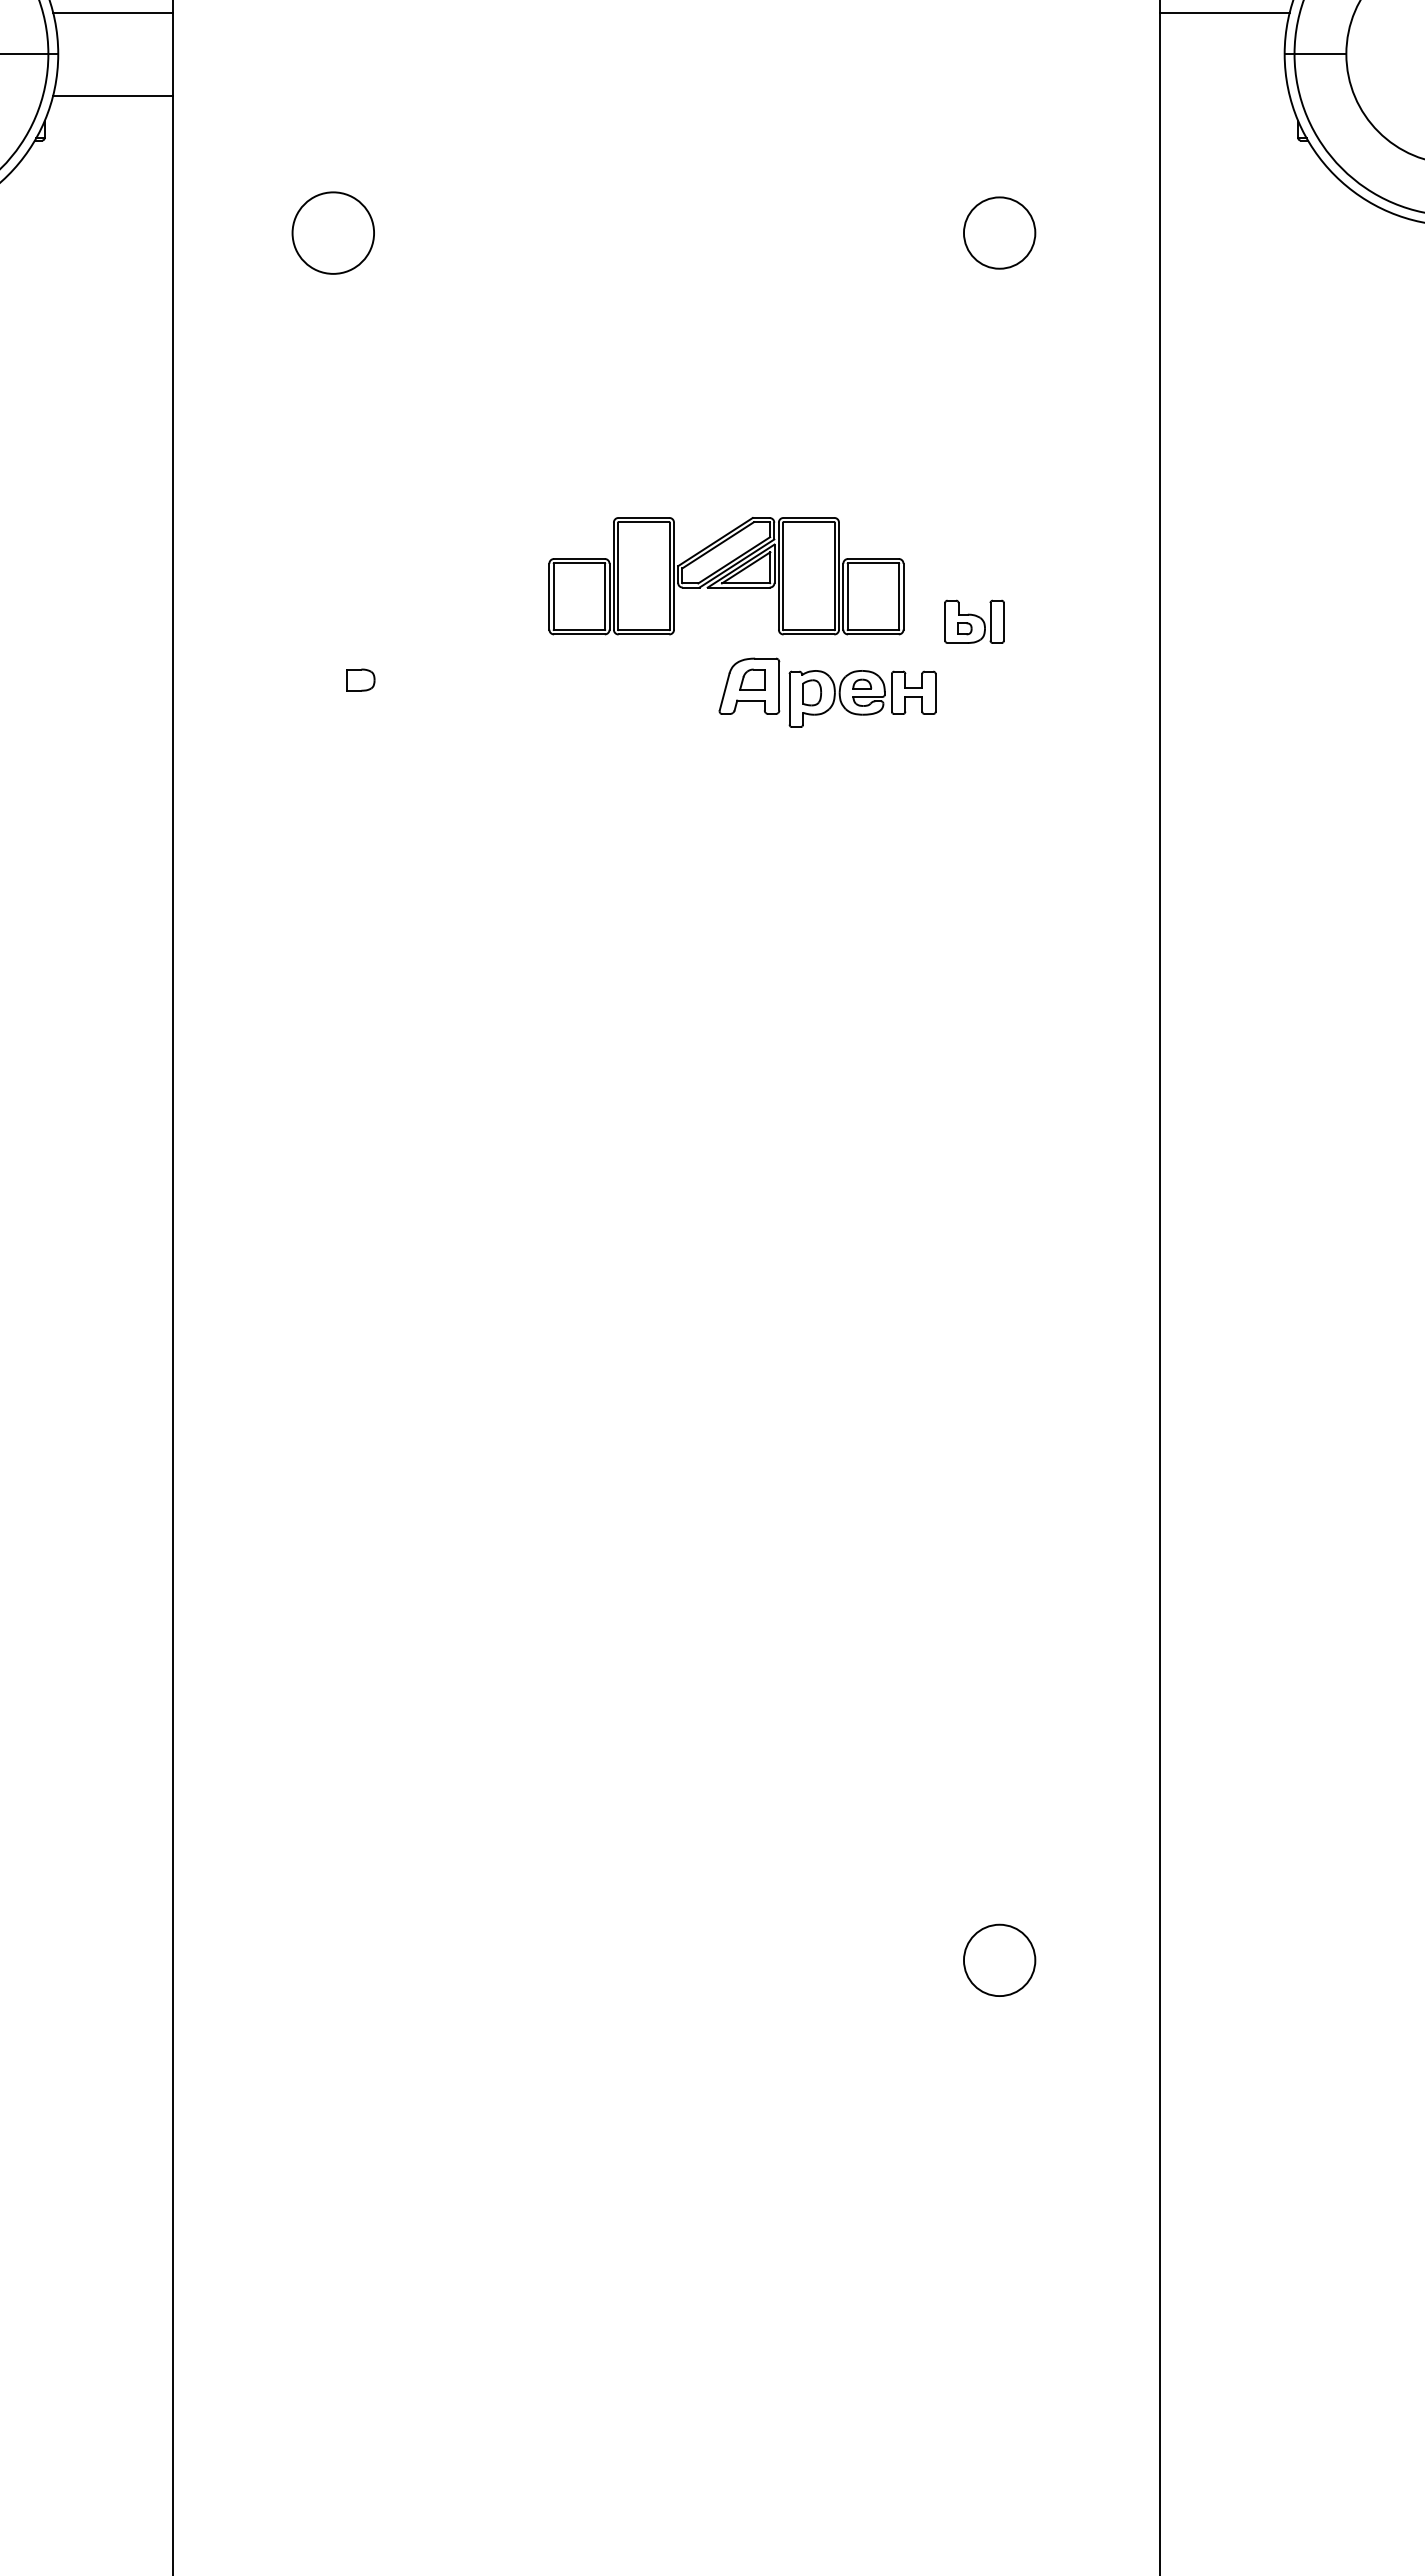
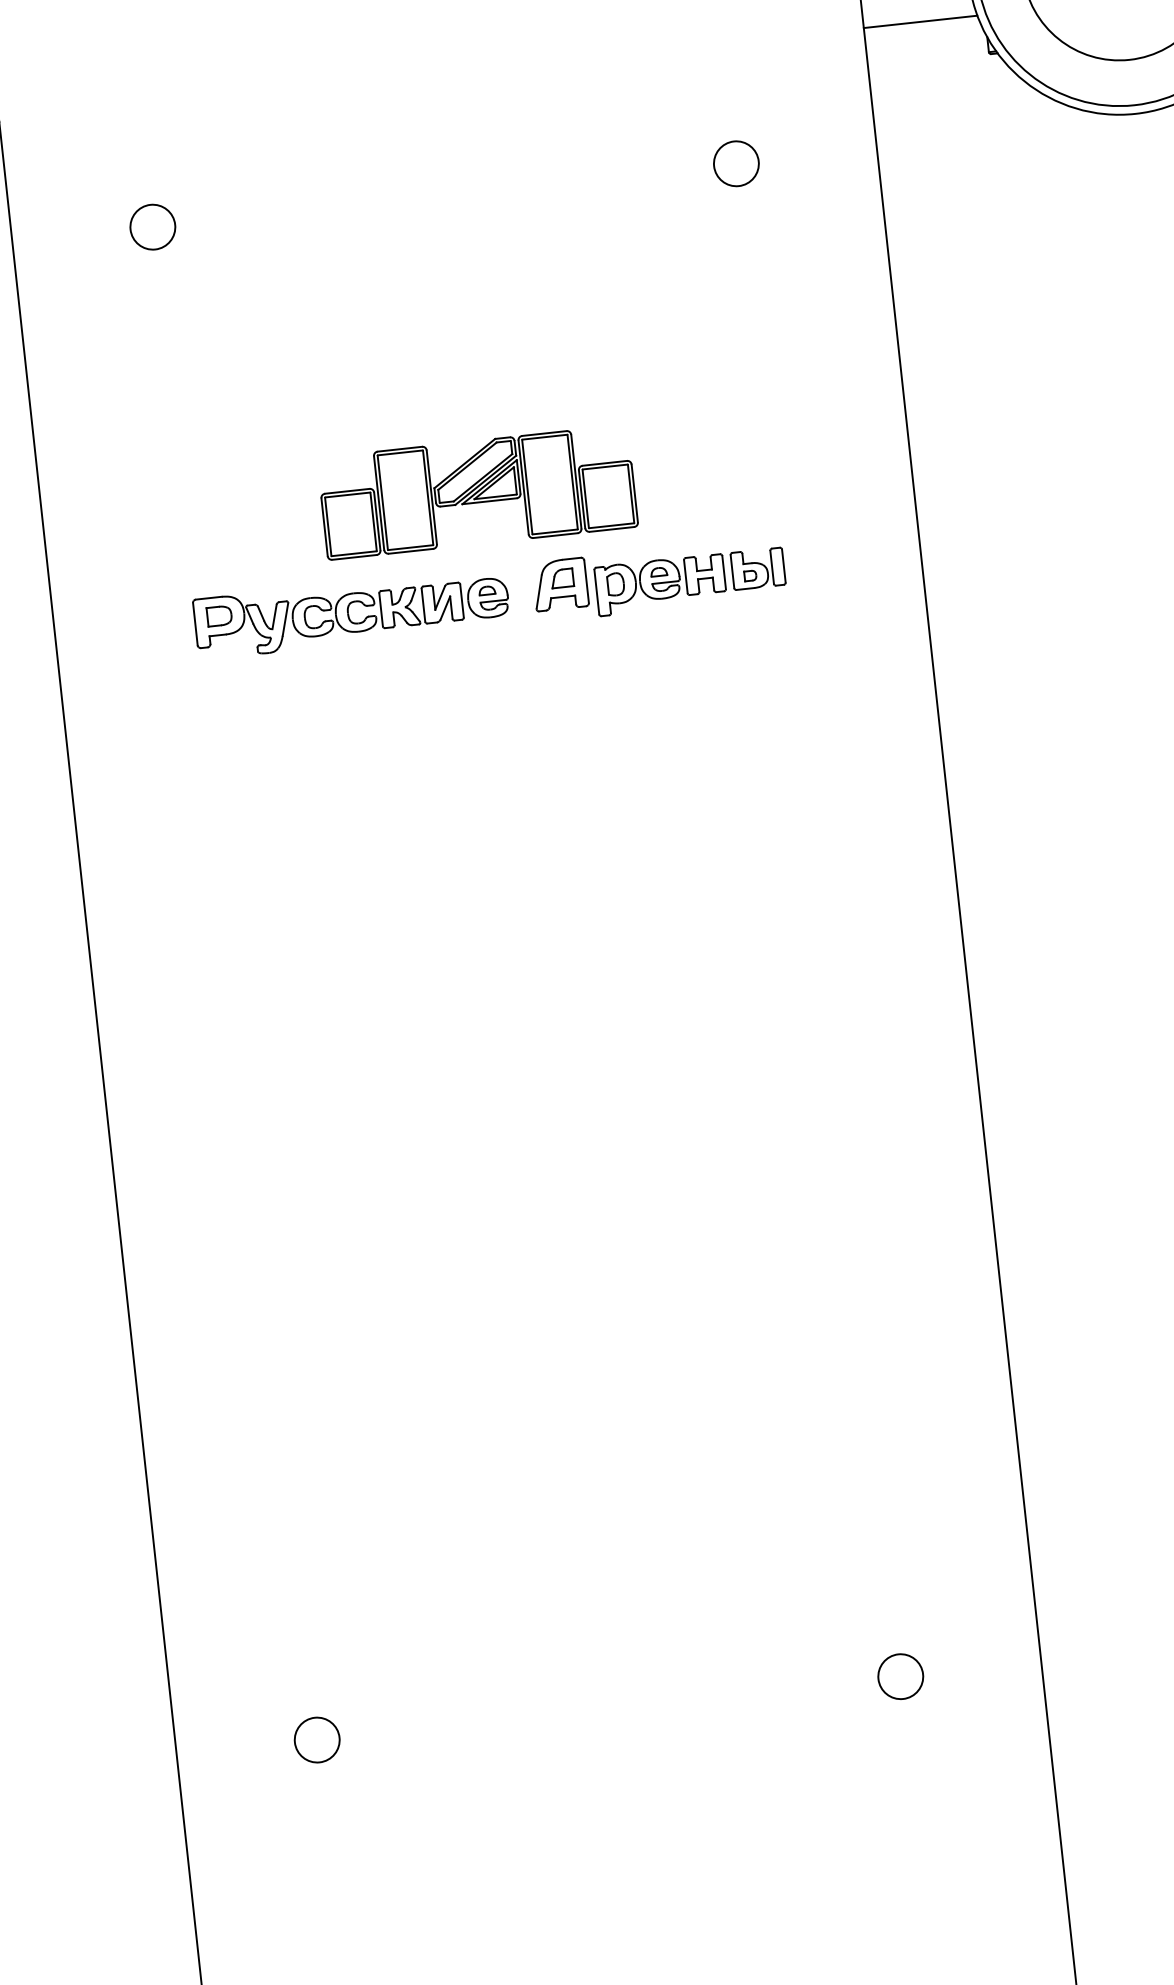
line: (1224, 95) -> (920, 21), added
circle: (333, 232) -> (152, 226), size x0.62
circle: (999, 232) -> (736, 163), size x0.71
part: (726, 576) -> (477, 492), moved
part: (974, 621) -> (758, 568), moved
part: (510, 692) -> (351, 612), added
circle: (999, 1959) -> (900, 1675), size x0.71
circle: (333, 1960) -> (317, 1740), added

